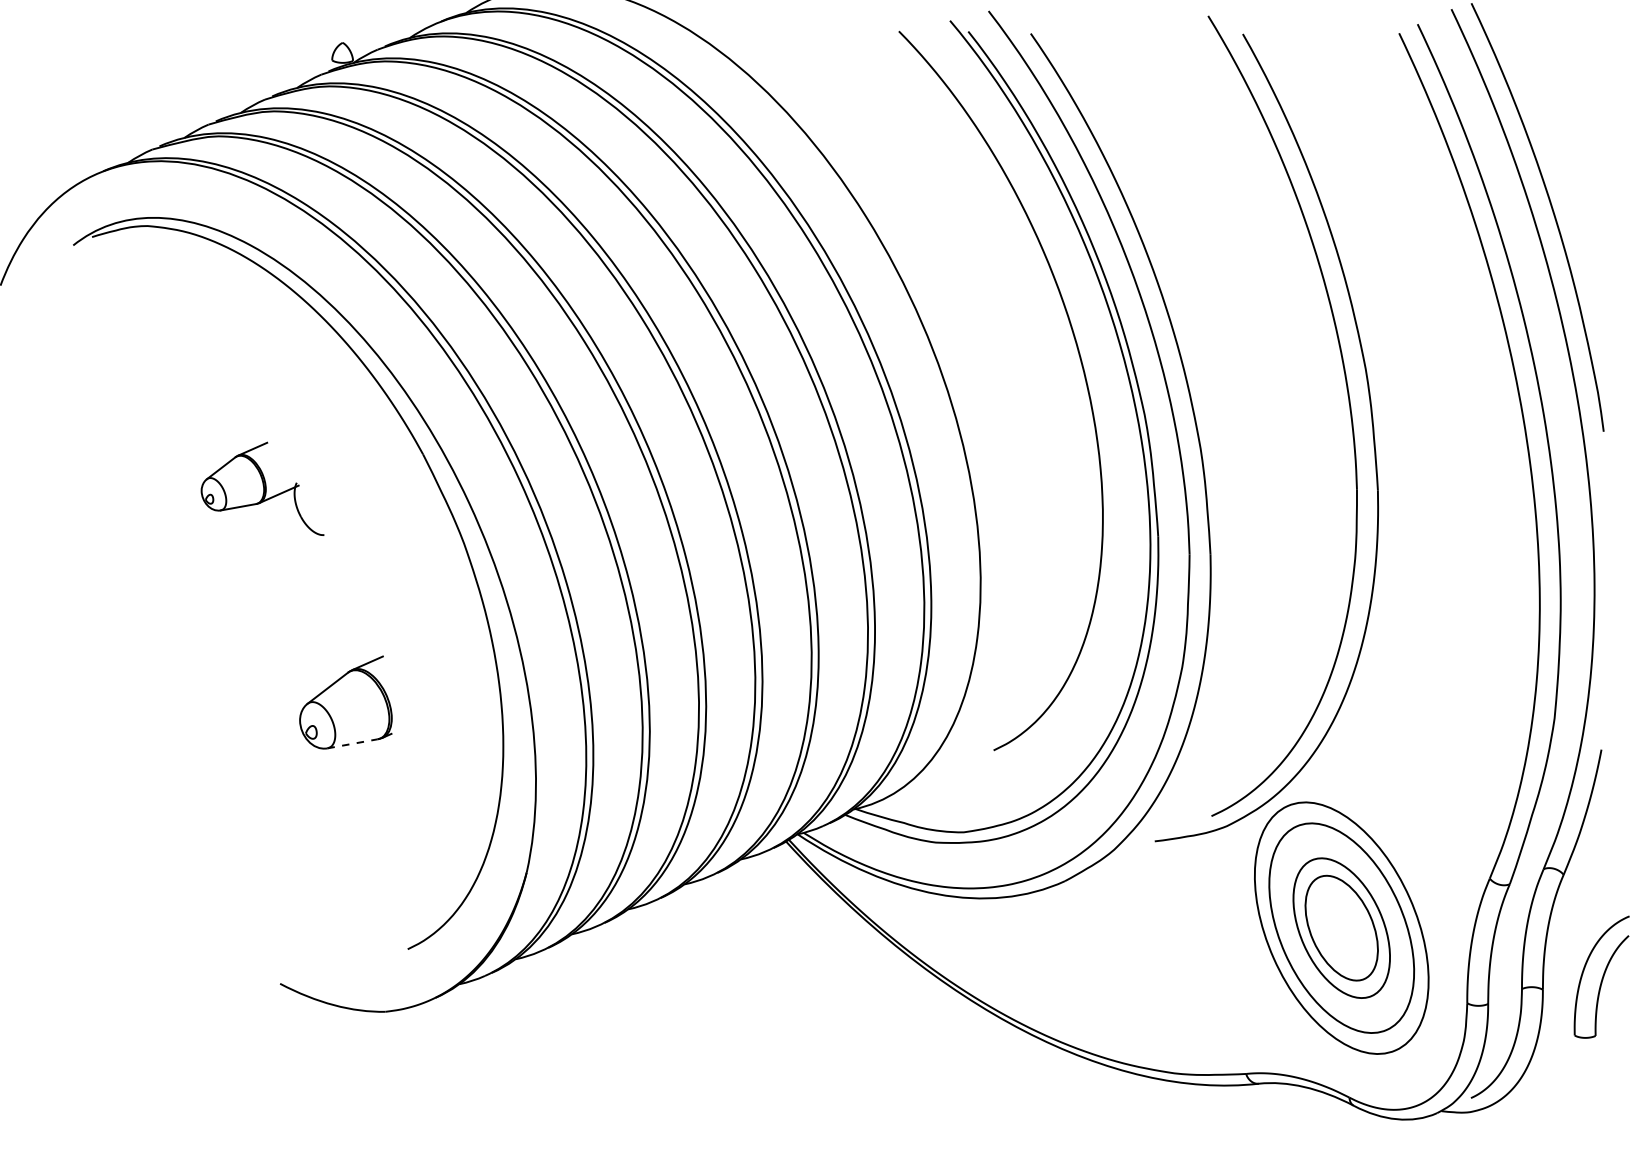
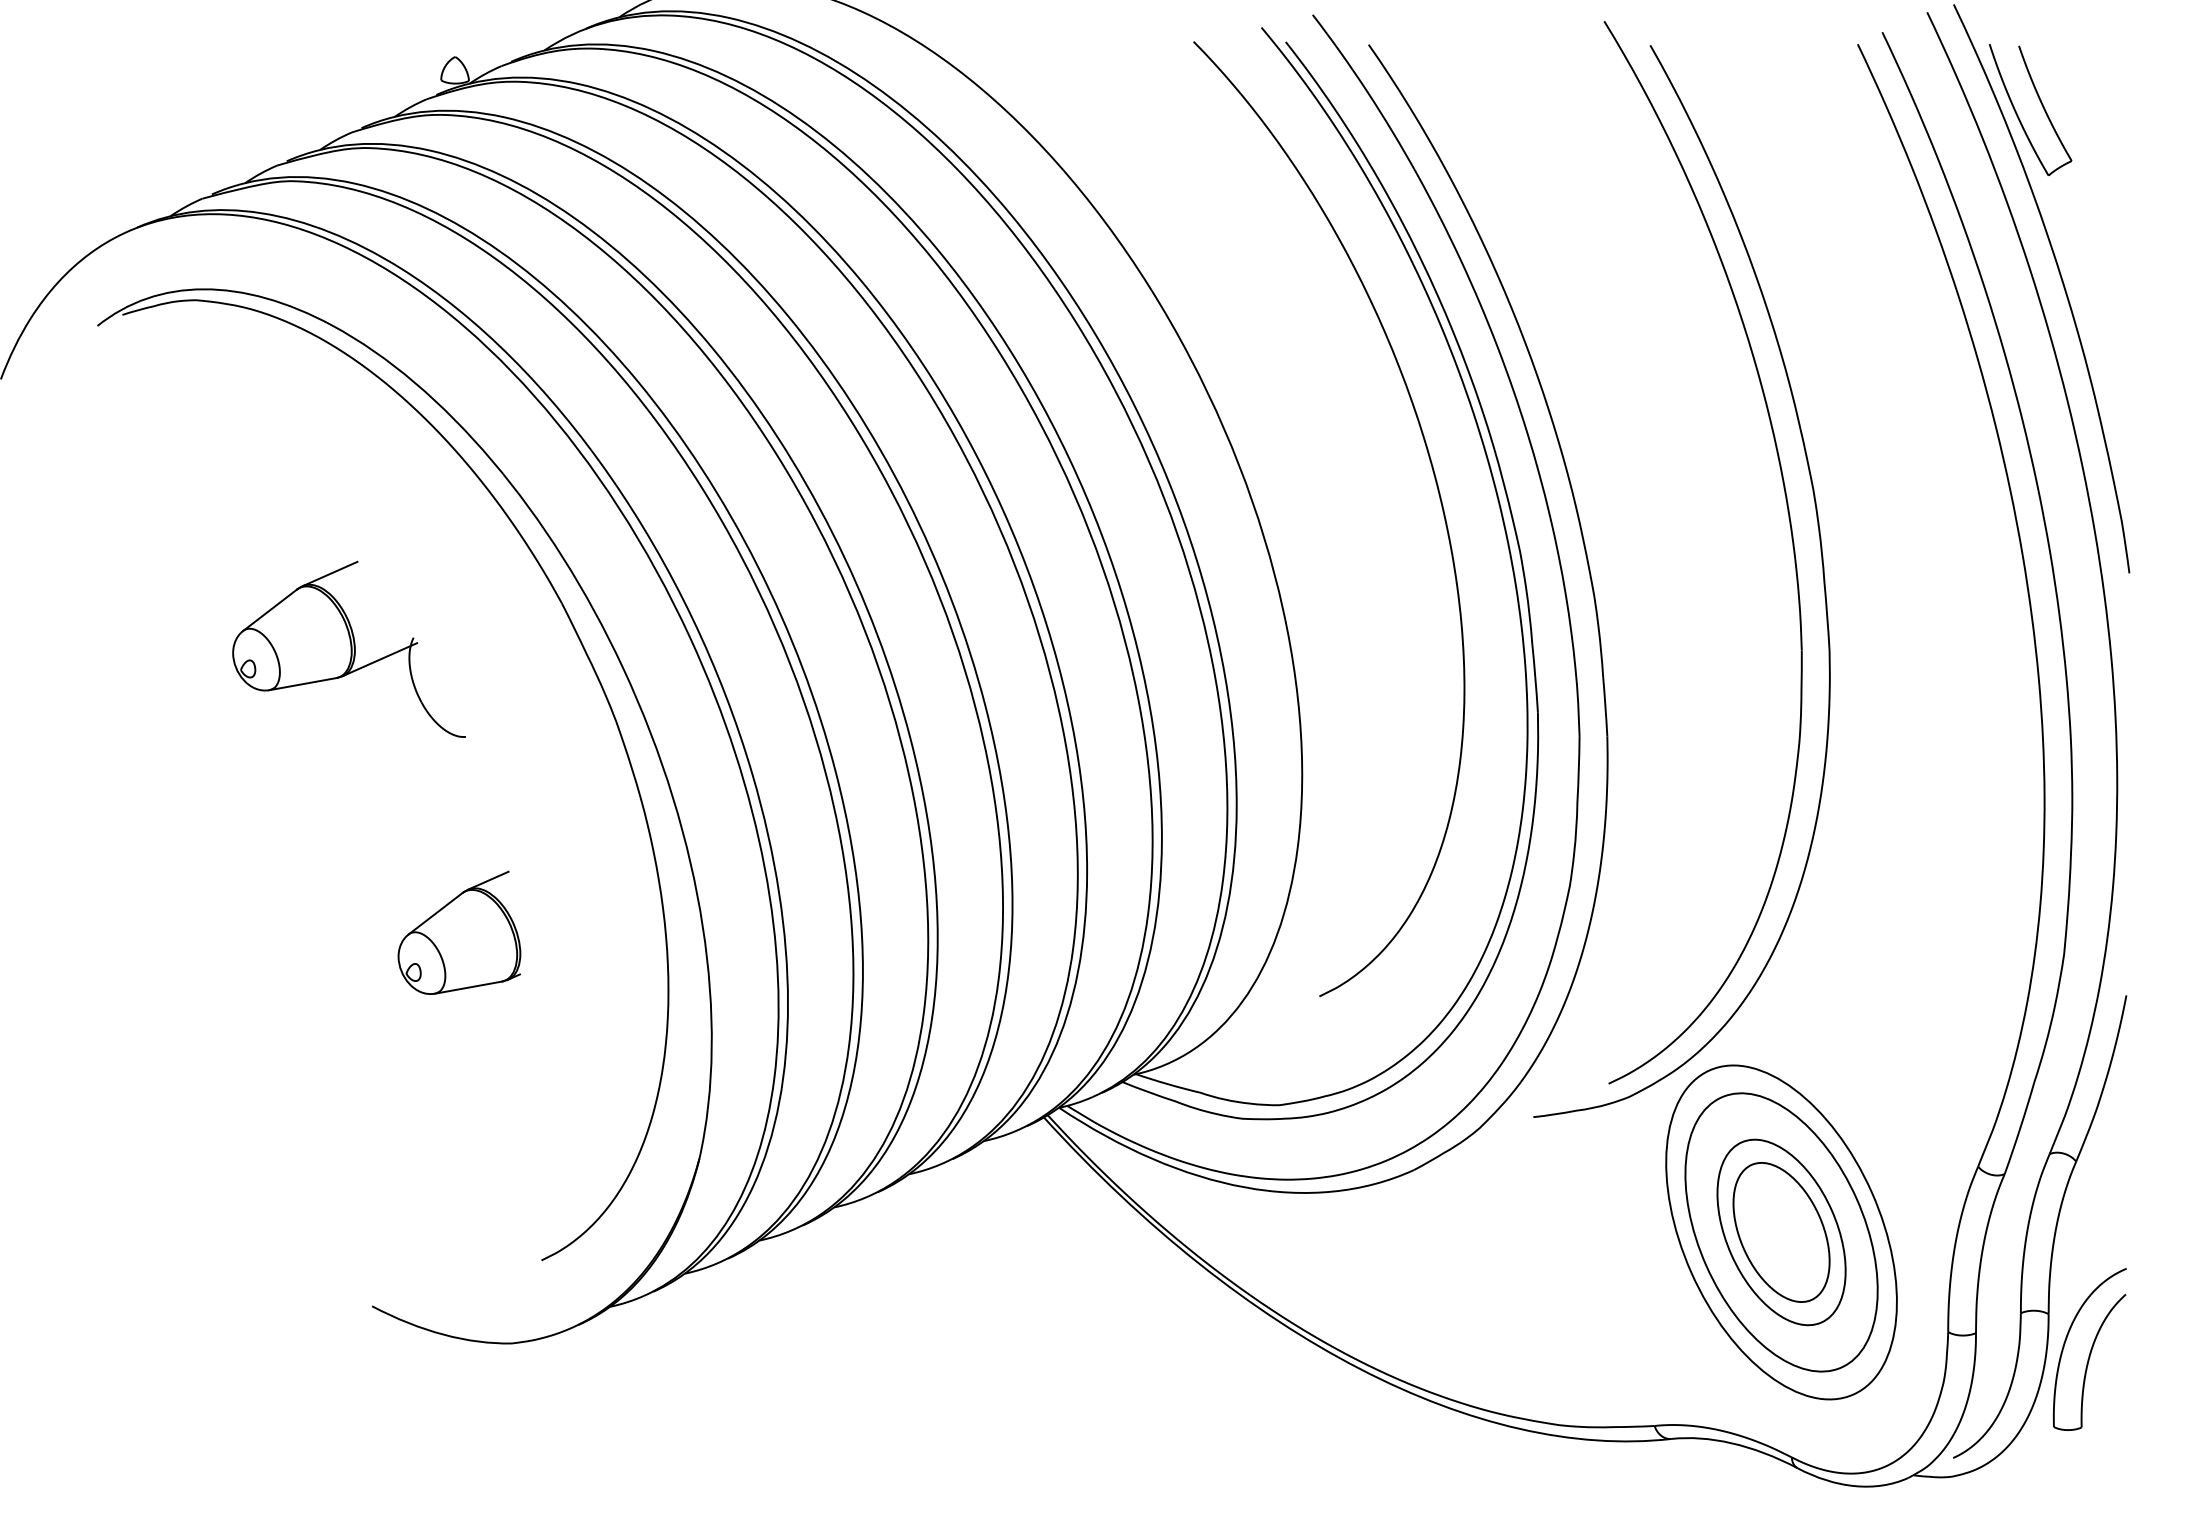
part: (1537, 79) -> (2041, 105), added
part: (262, 488) -> (348, 648), size x1.43
line: (352, 743) -> (468, 987), dashed -> solid
part: (1601, 977) -> (2089, 1349), moved

